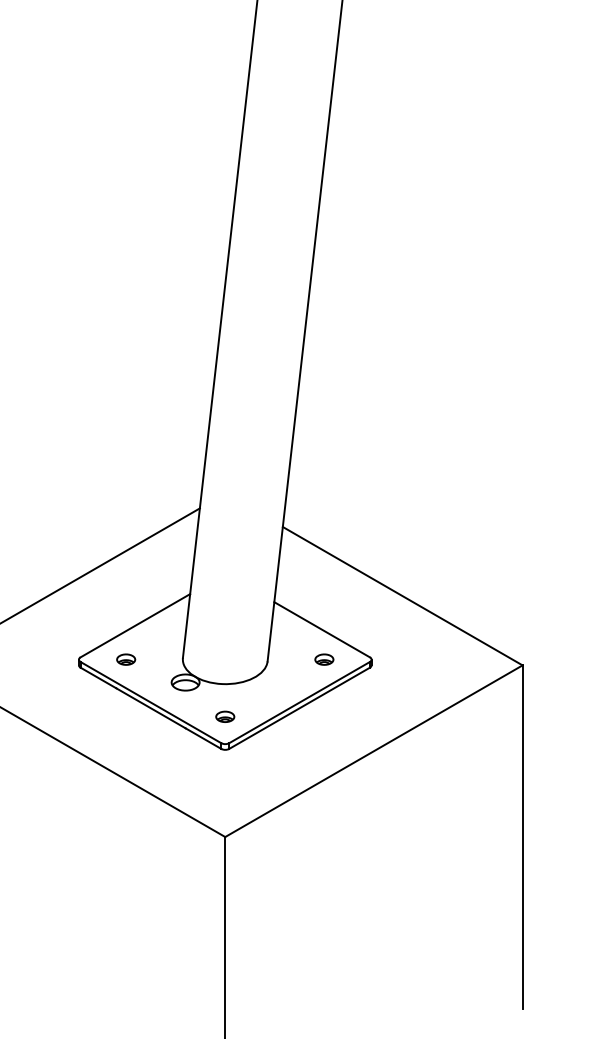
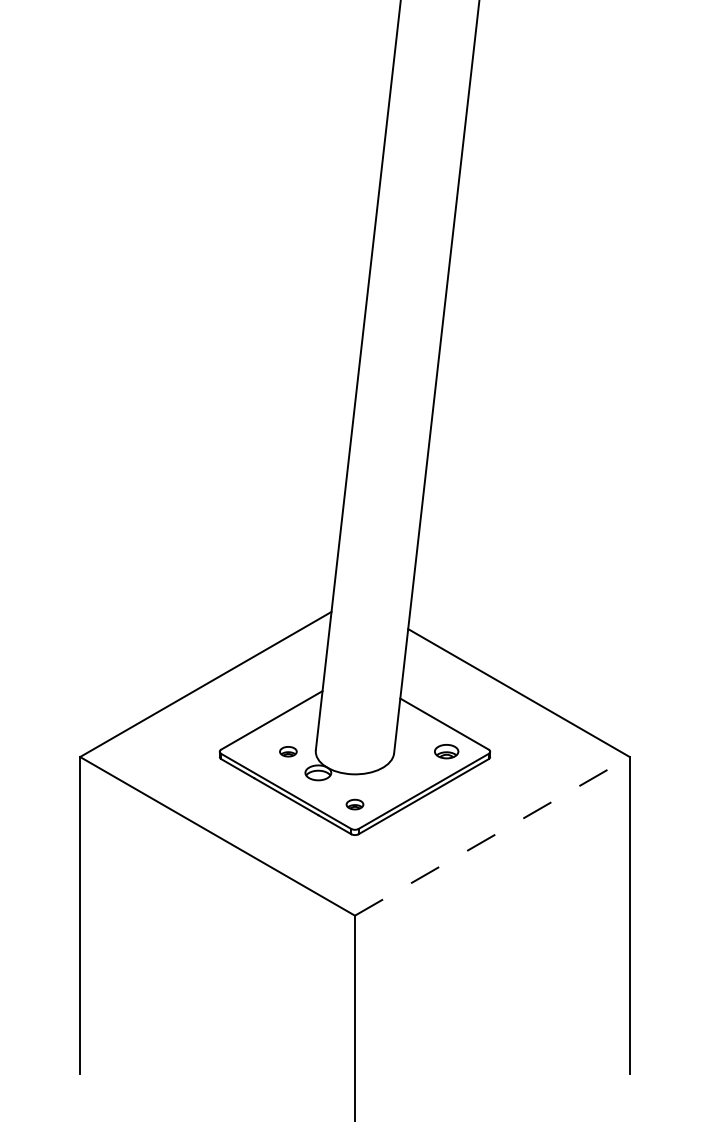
part: (126, 659) -> (288, 751), moved
part: (324, 659) -> (446, 751), size x1.4
line: (374, 751) -> (492, 836), solid -> dashed

